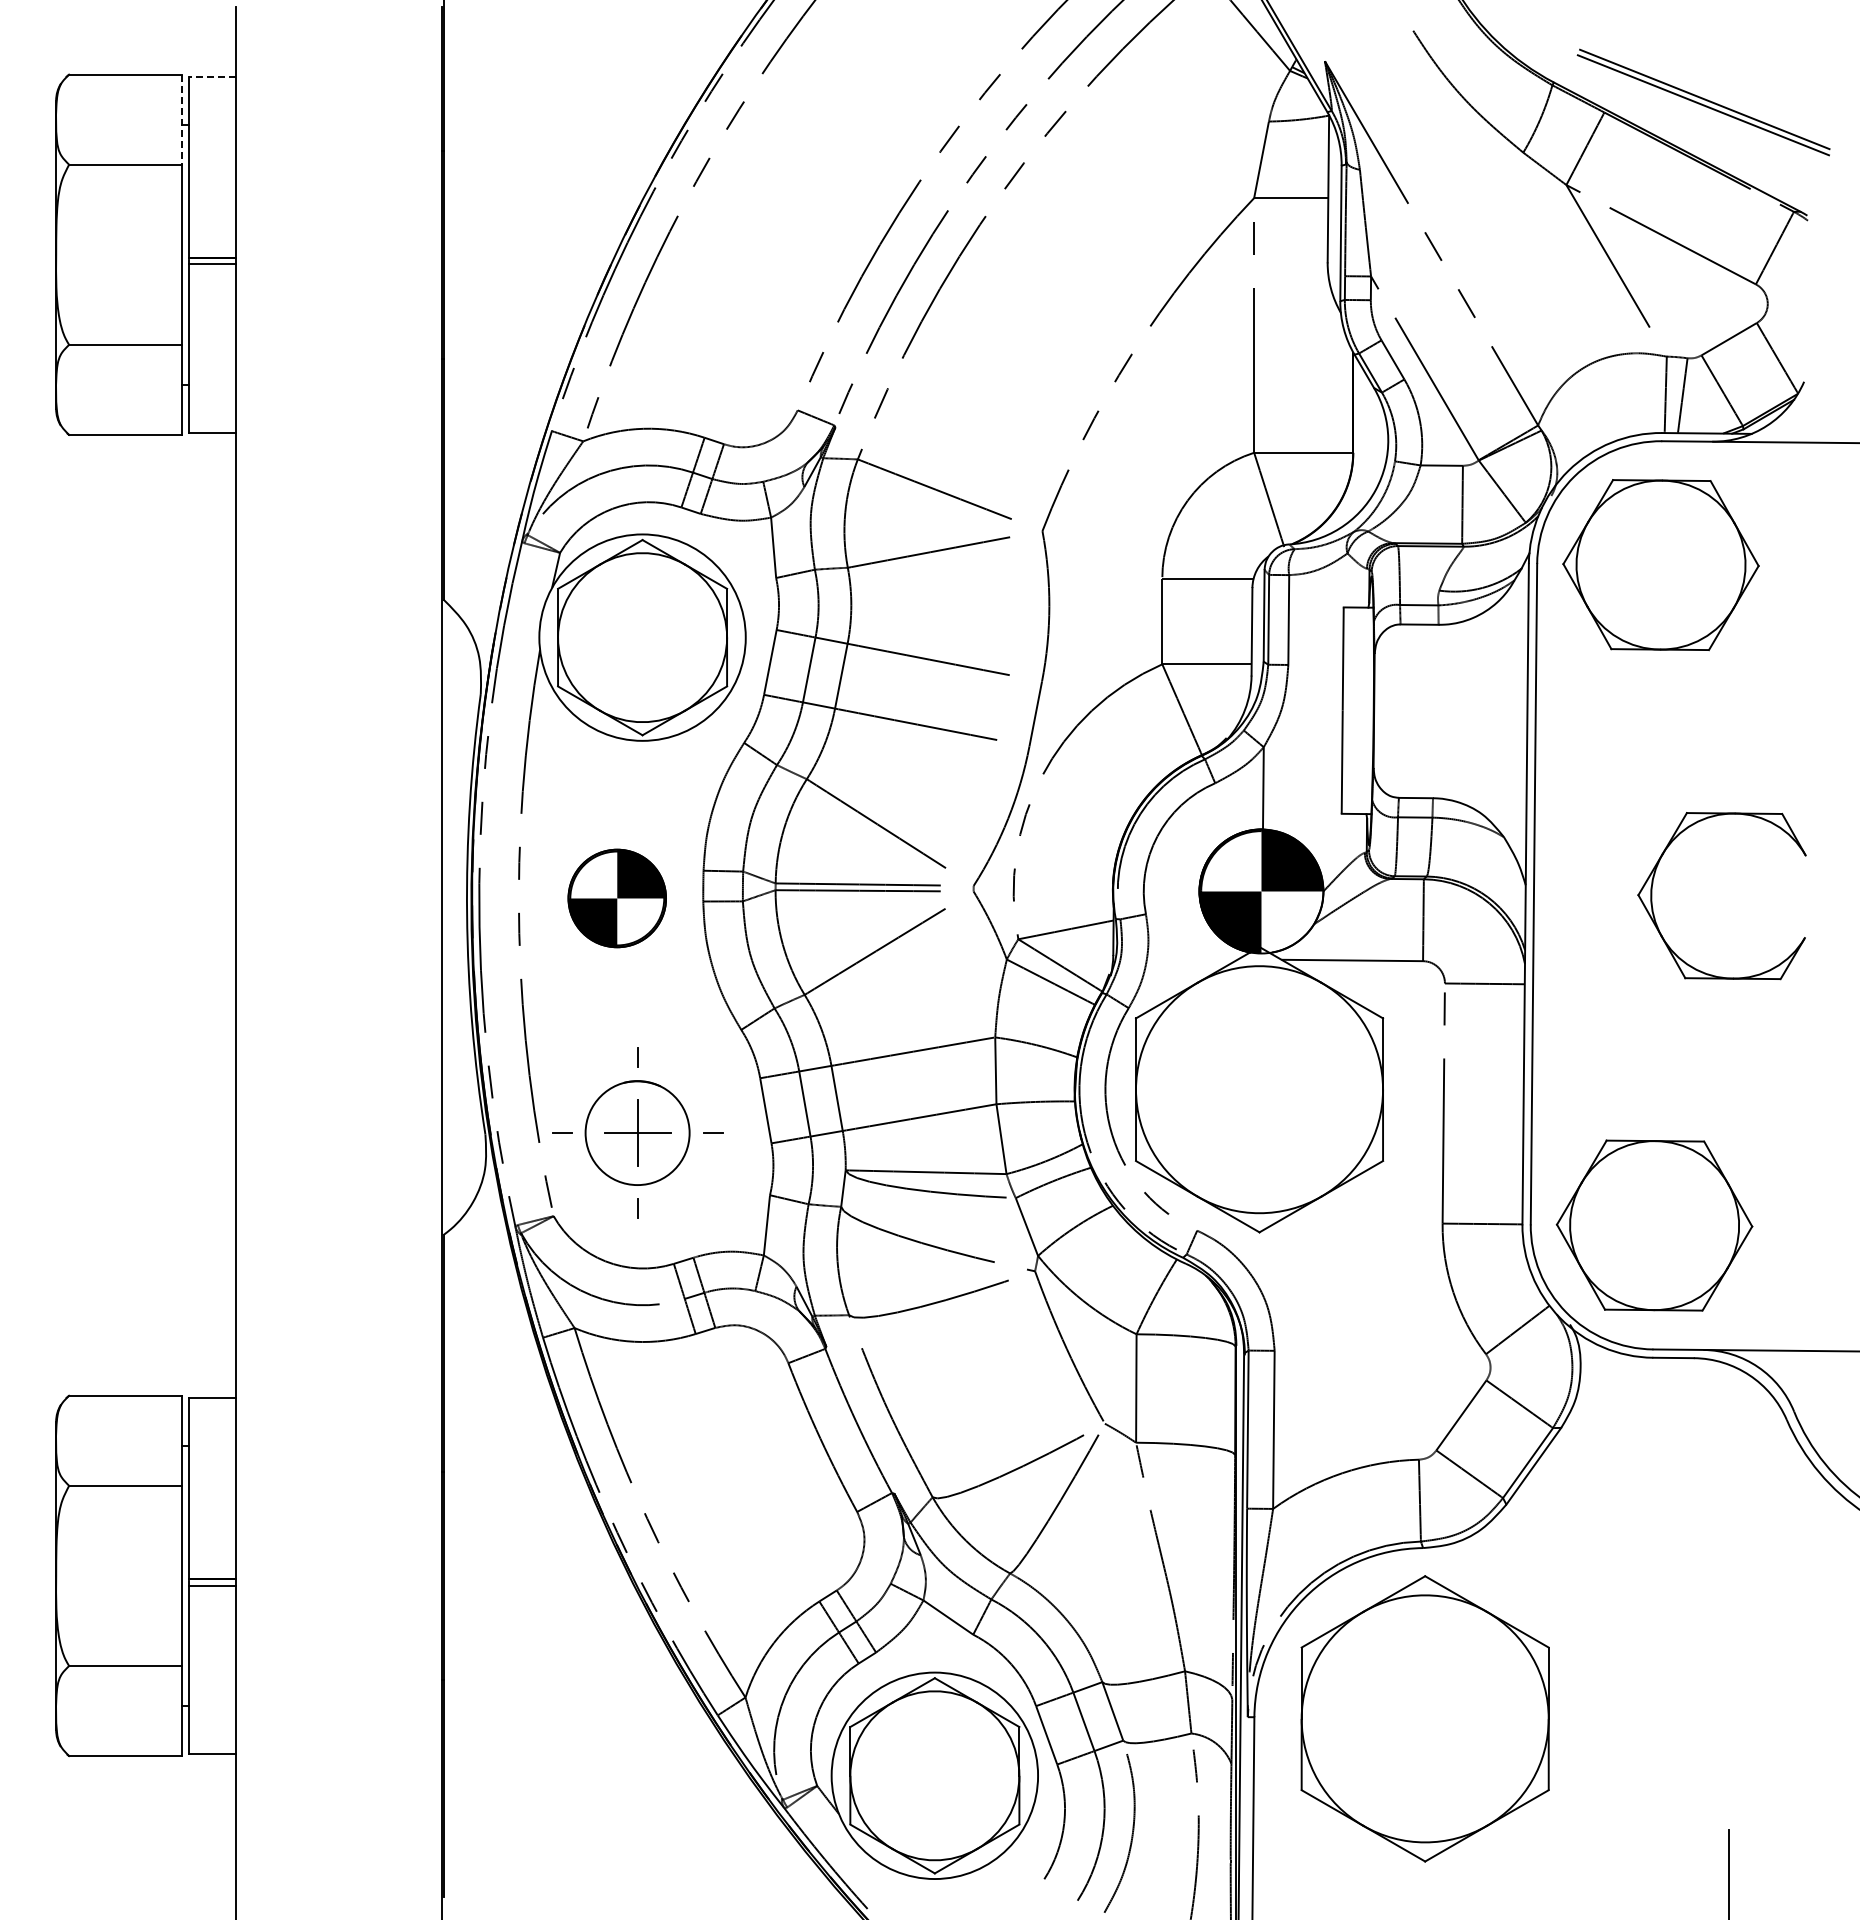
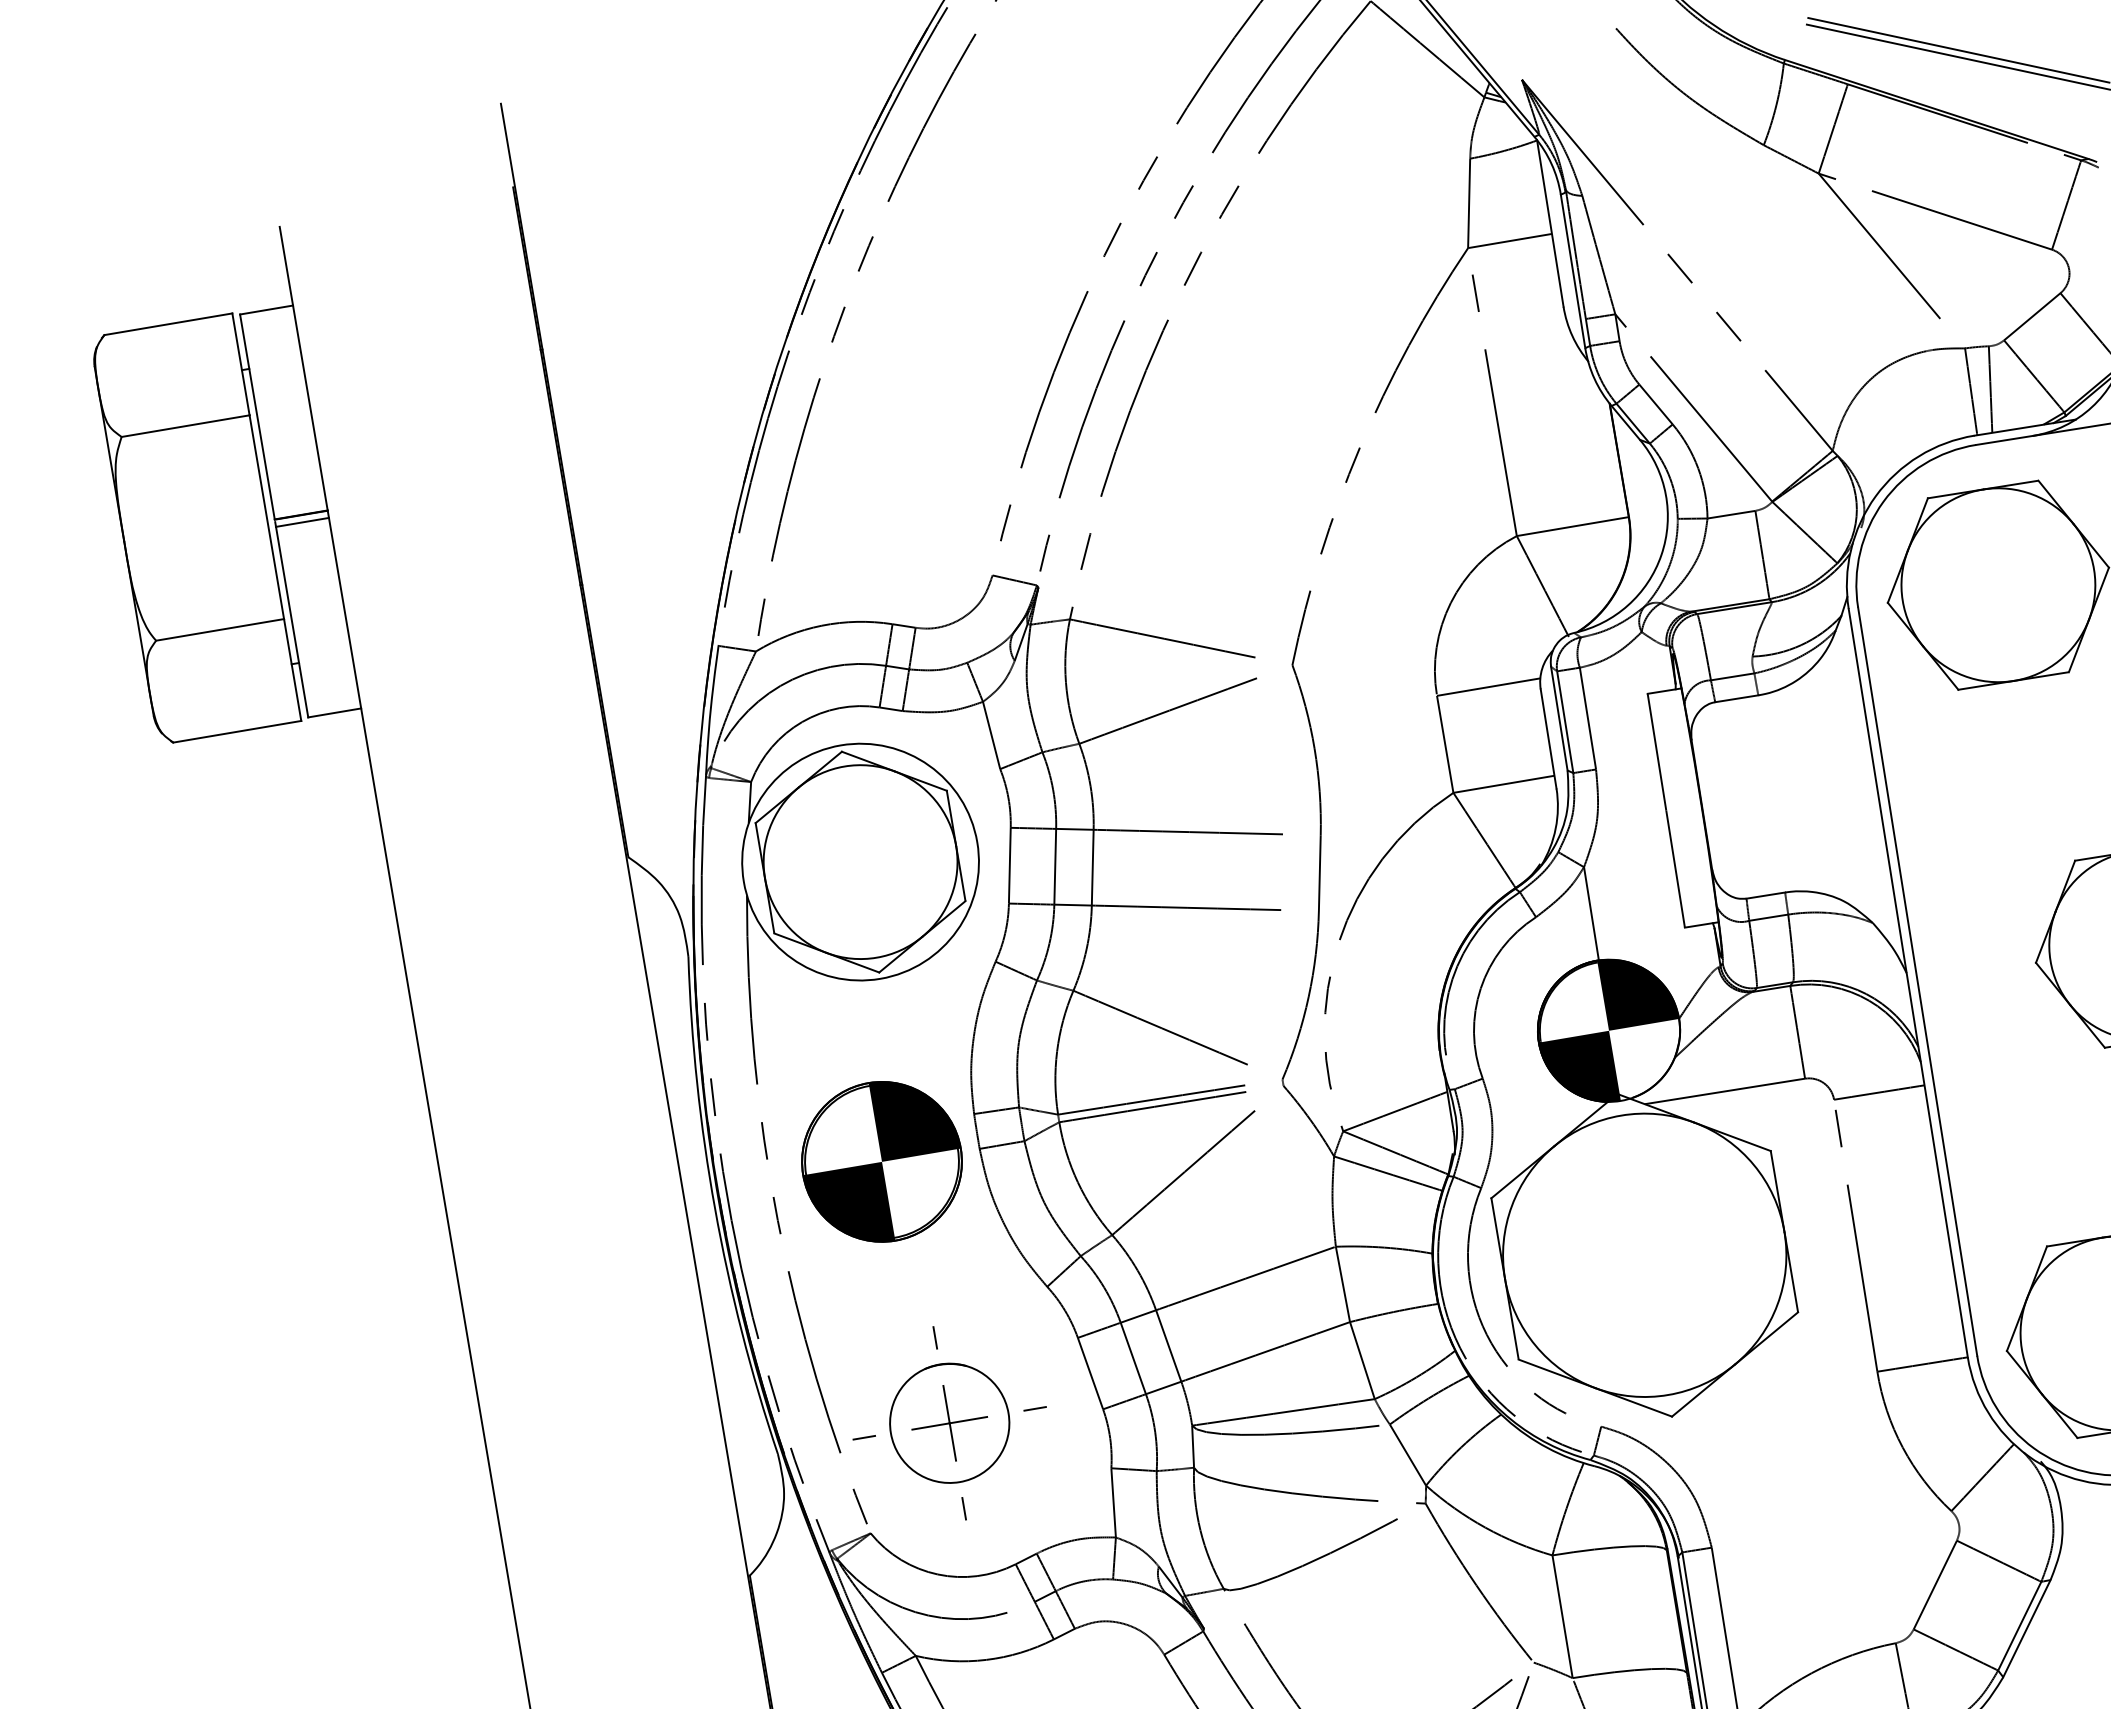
line: (211, 76) -> (265, 309), dashed -> solid
line: (182, 120) -> (241, 365), dashed -> solid
part: (616, 898) -> (880, 1162), size x1.43

